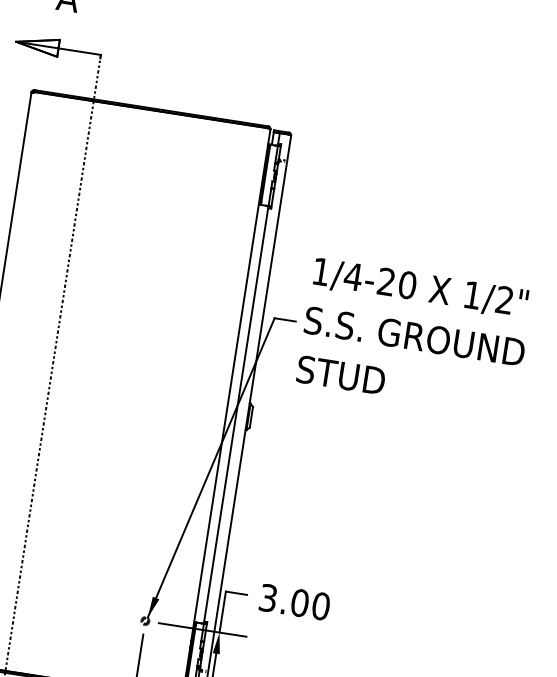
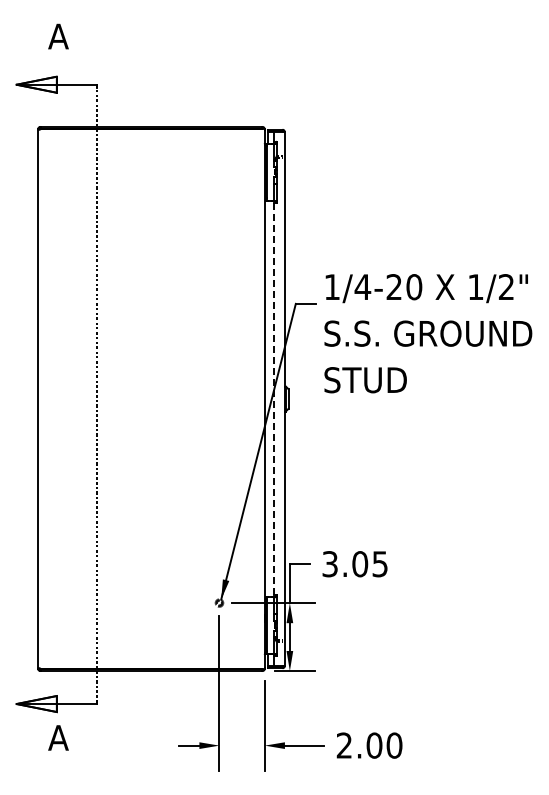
text: (414, 336) -> (428, 333), moved
line: (236, 415) -> (274, 399), solid -> dashed
text: (321, 606) -> (380, 564), 3.00 -> 3.05

